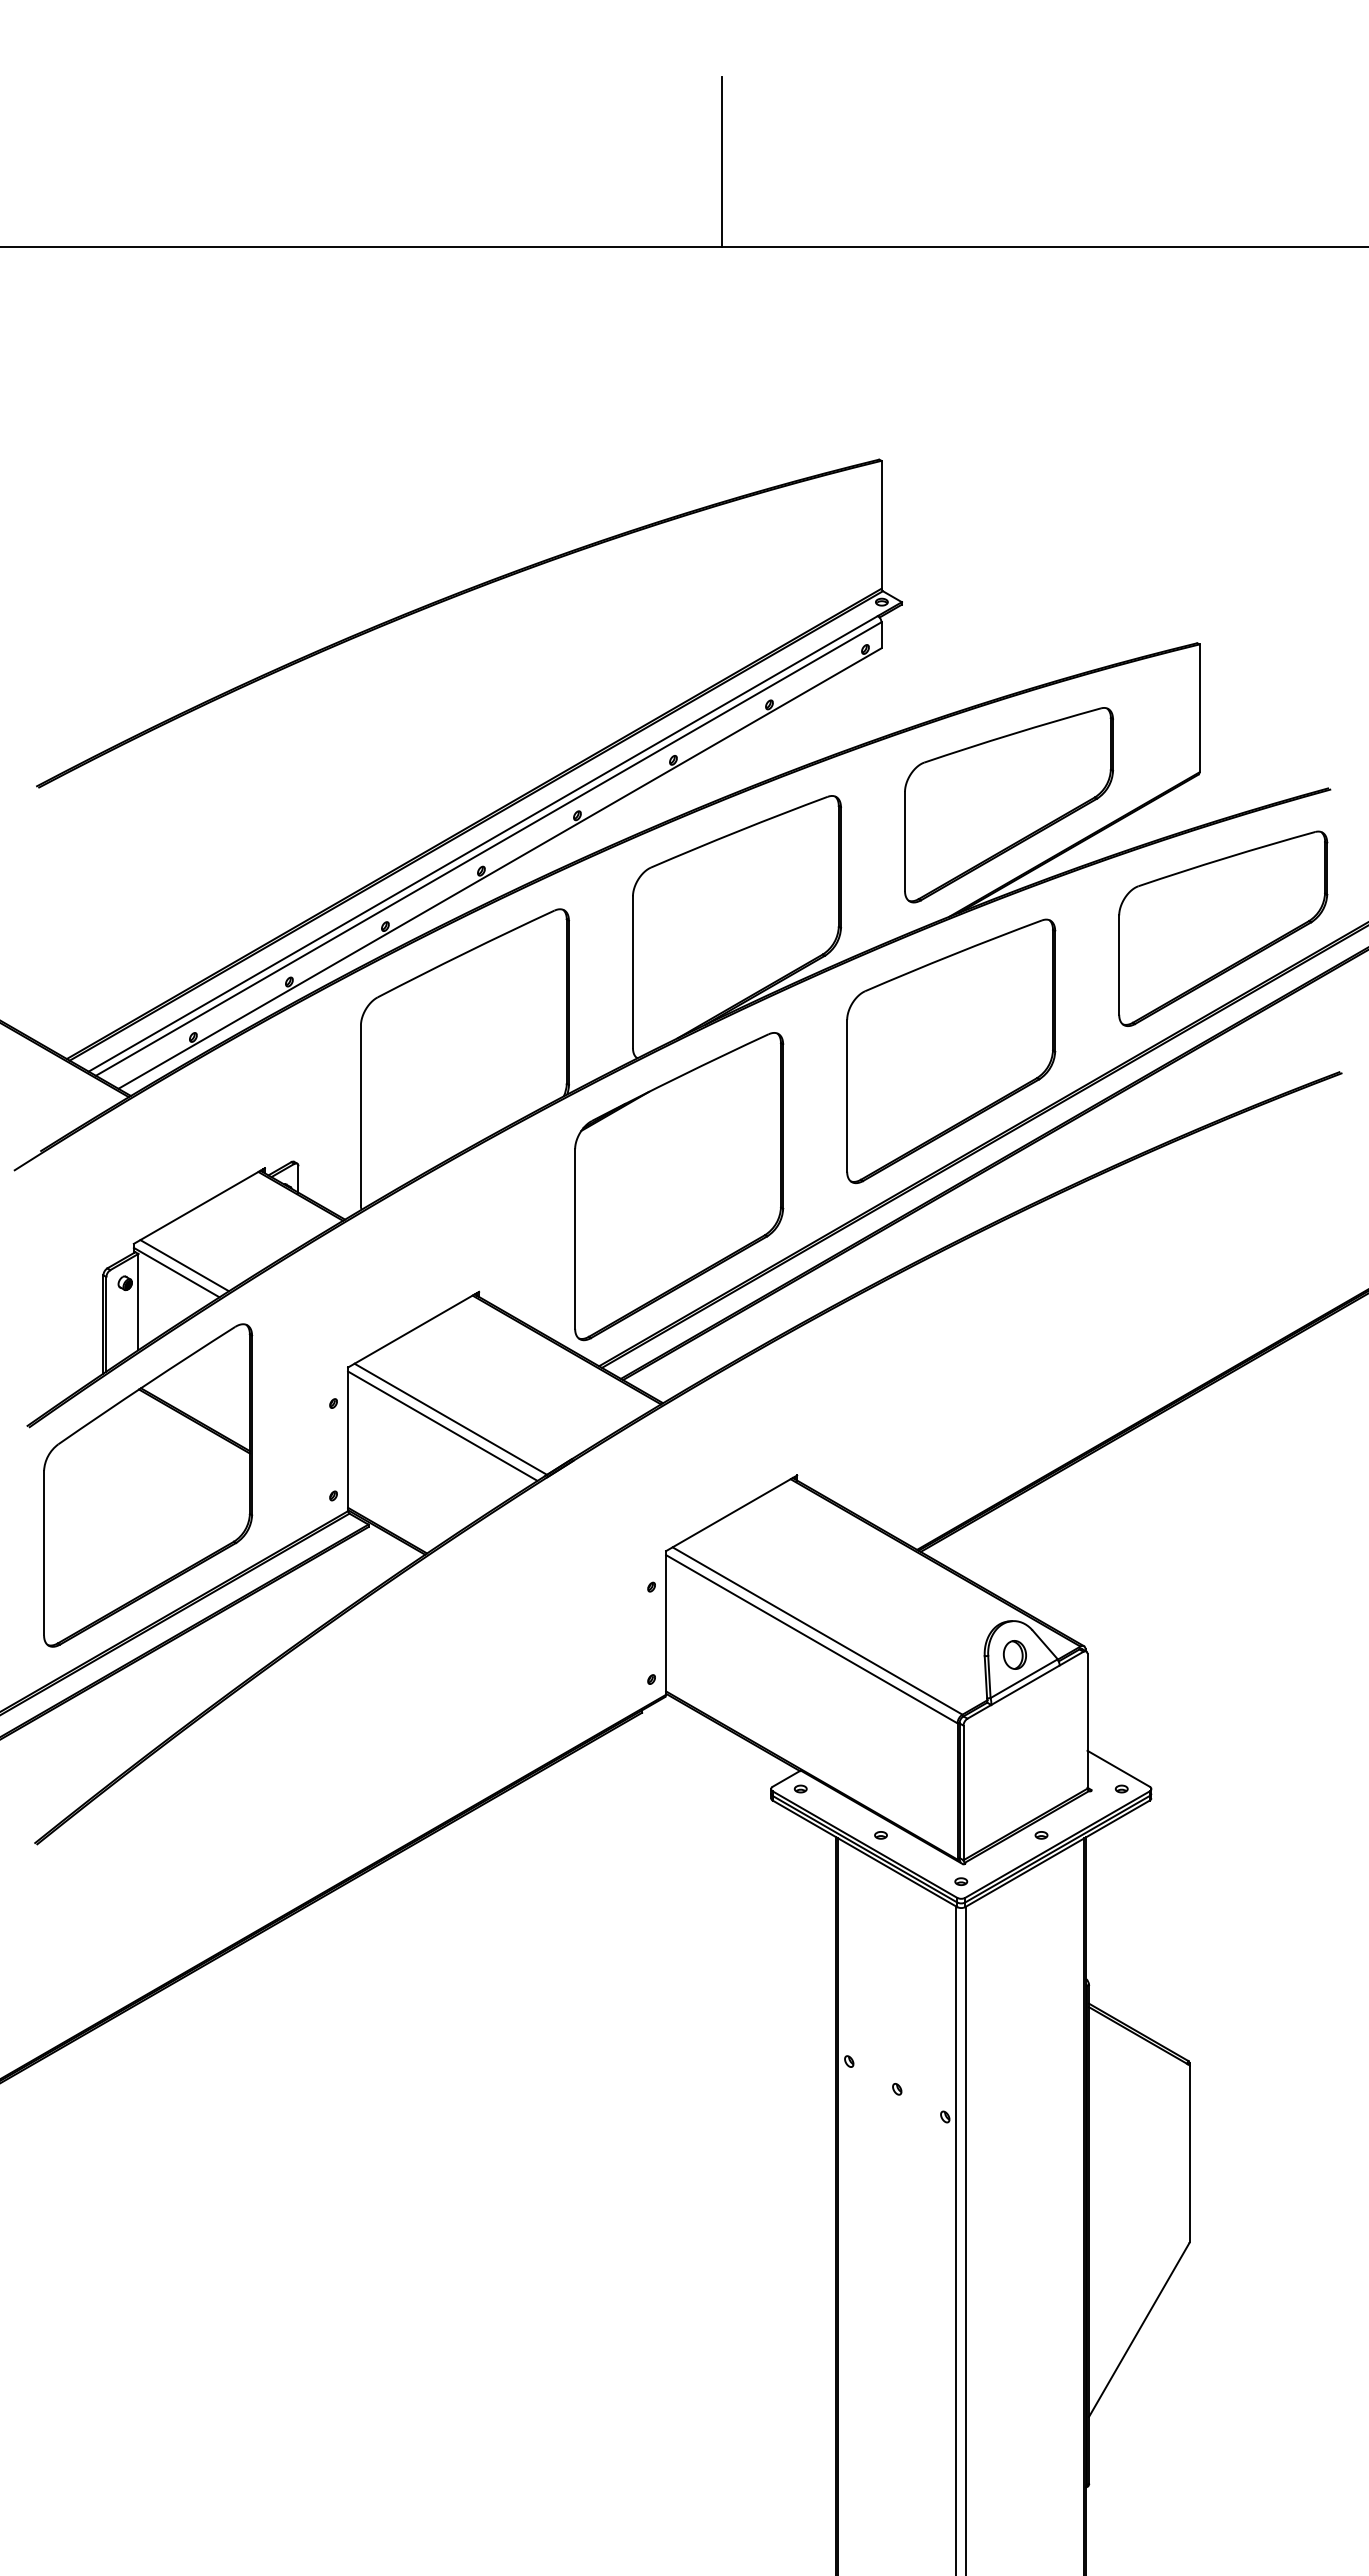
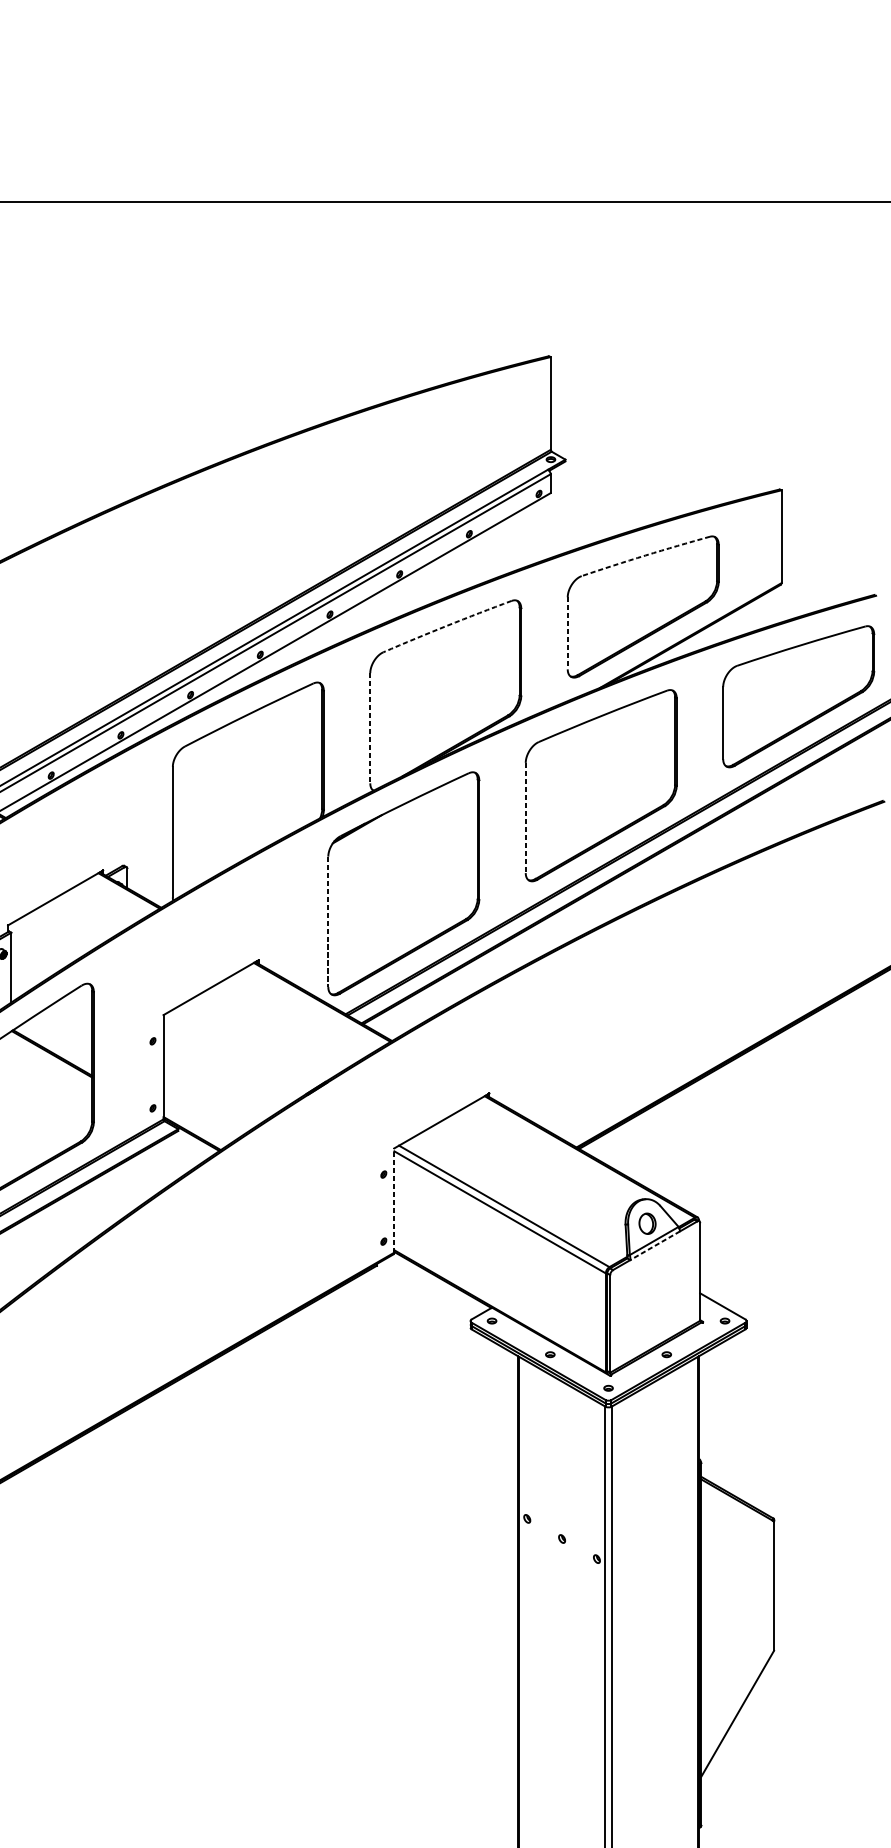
line: (722, 162) -> (435, 140), removed
arc: (1012, 734) -> (645, 555), solid -> dashed
arc: (738, 831) -> (446, 626), solid -> dashed
line: (905, 841) -> (568, 633), solid -> dashed
line: (632, 972) -> (369, 728), solid -> dashed
line: (847, 1095) -> (525, 817), solid -> dashed
line: (575, 1239) -> (328, 922), solid -> dashed
line: (184, 1265) -> (44, 941), removed
line: (176, 1272) -> (38, 946), removed
line: (450, 1418) -> (237, 1052), removed
line: (442, 1425) -> (232, 1057), removed
line: (666, 1622) -> (394, 1200), solid -> dashed
line: (1025, 1685) -> (655, 1245), solid -> dashed

